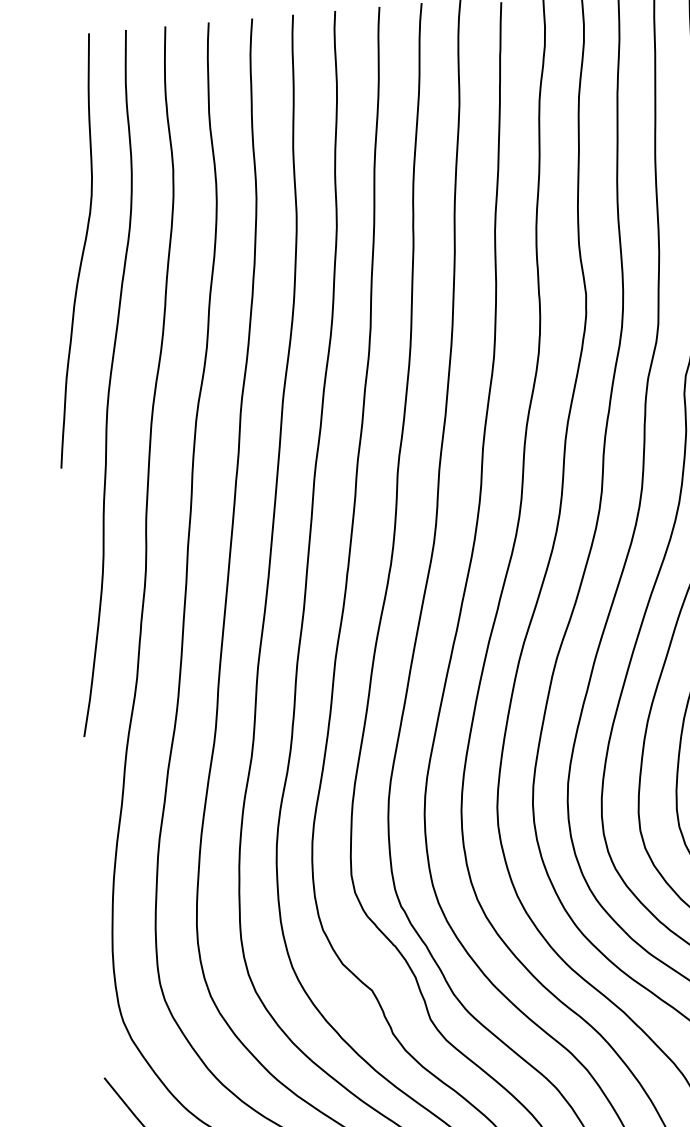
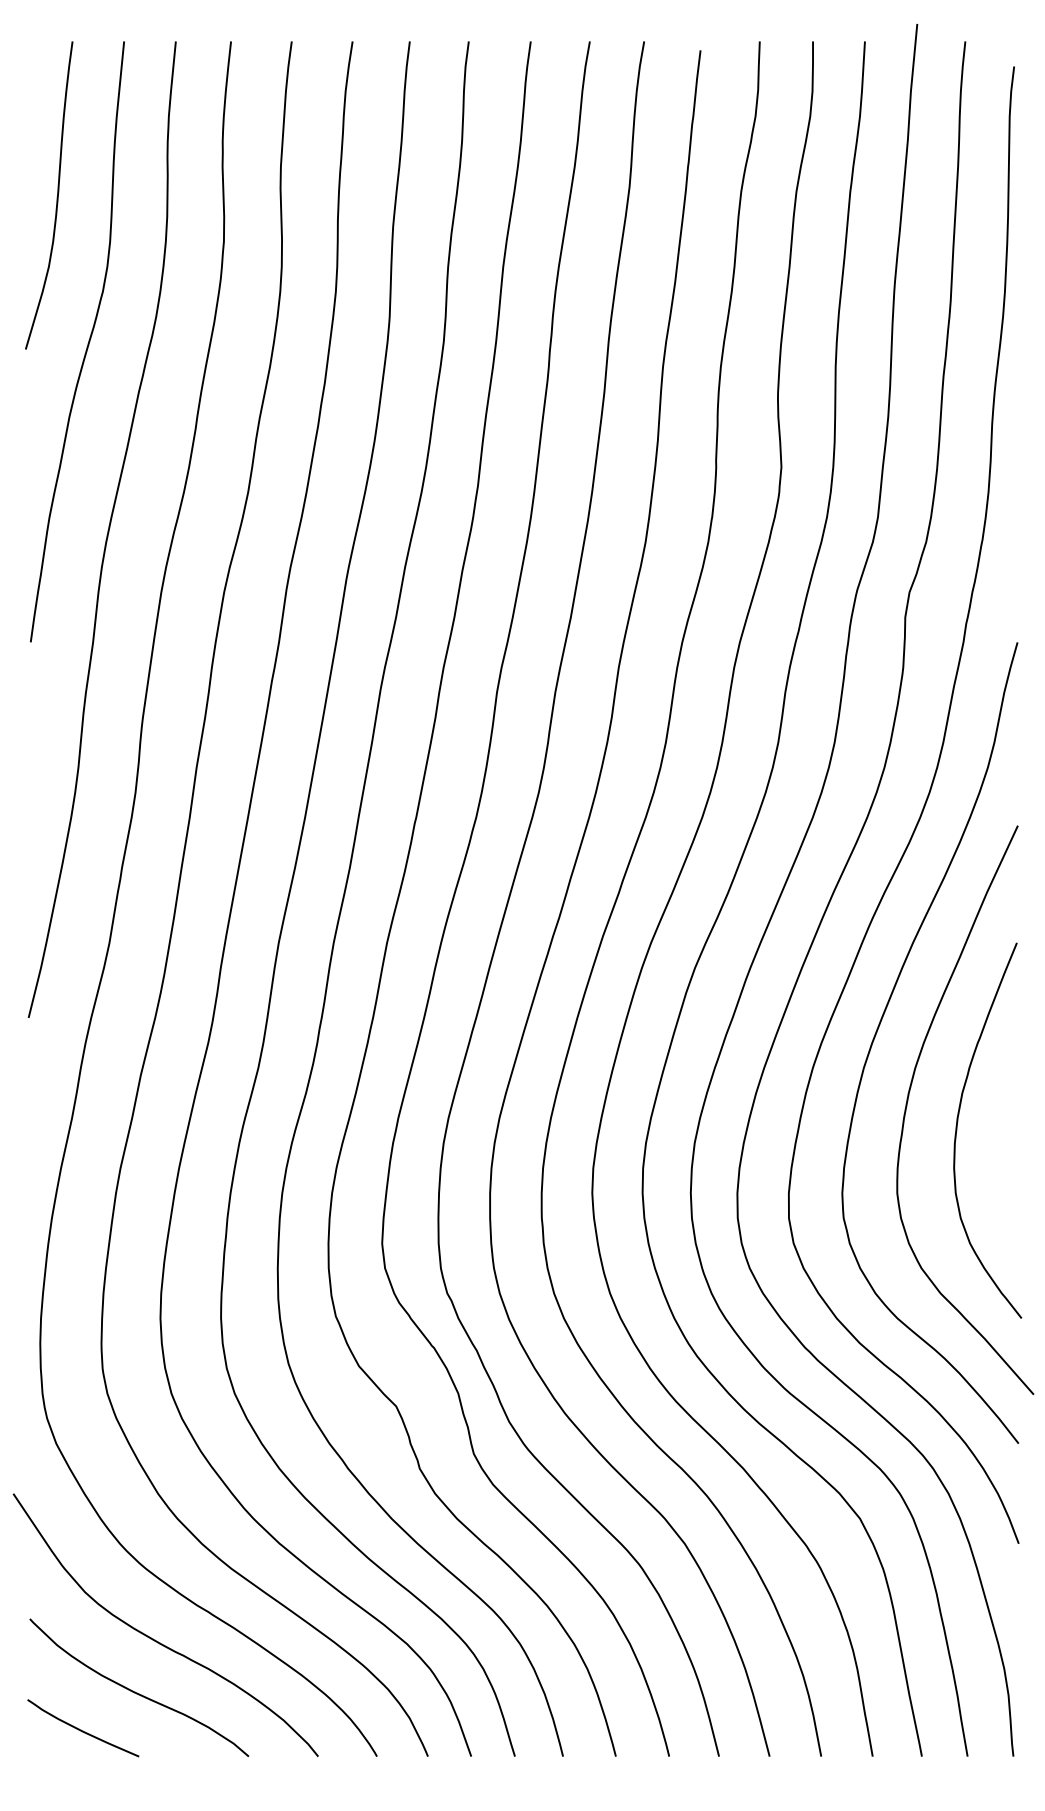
curve: (50, 149) -> (56, 197), added

